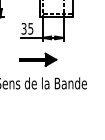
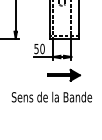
text: (27, 28) -> (39, 48), 35 -> 50
part: (38, 58) -> (64, 74), moved

